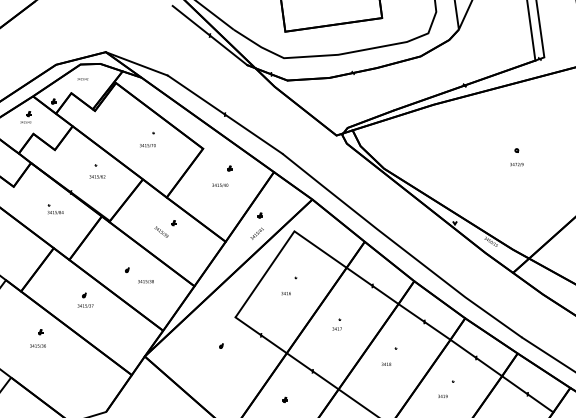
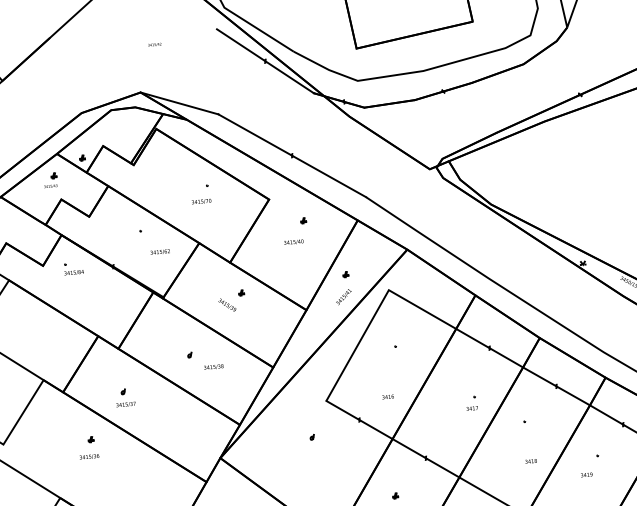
text: (82, 79) -> (154, 45), moved
text: (97, 176) -> (160, 251), moved
part: (55, 209) -> (73, 268), moved
text: (285, 293) -> (387, 396), moved
part: (85, 299) -> (125, 396), moved
part: (336, 324) -> (471, 403), moved
text: (386, 363) -> (531, 460), moved

